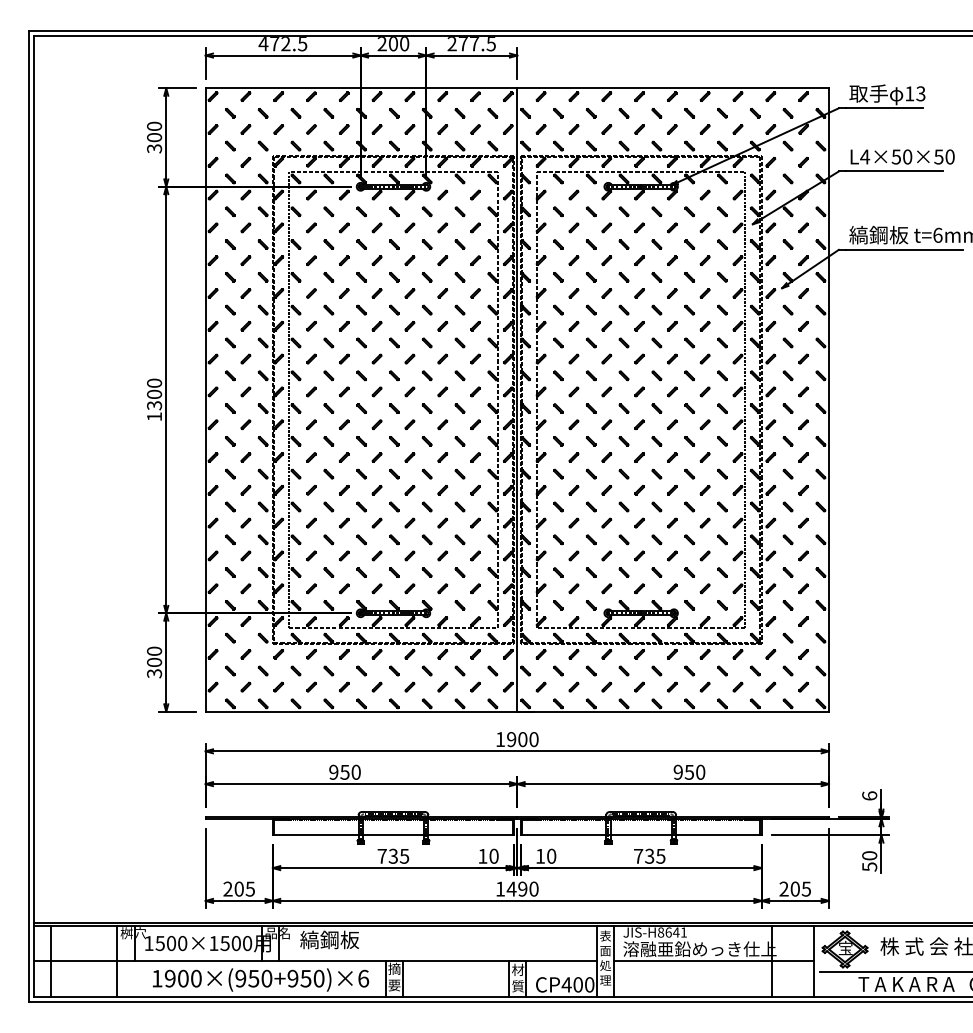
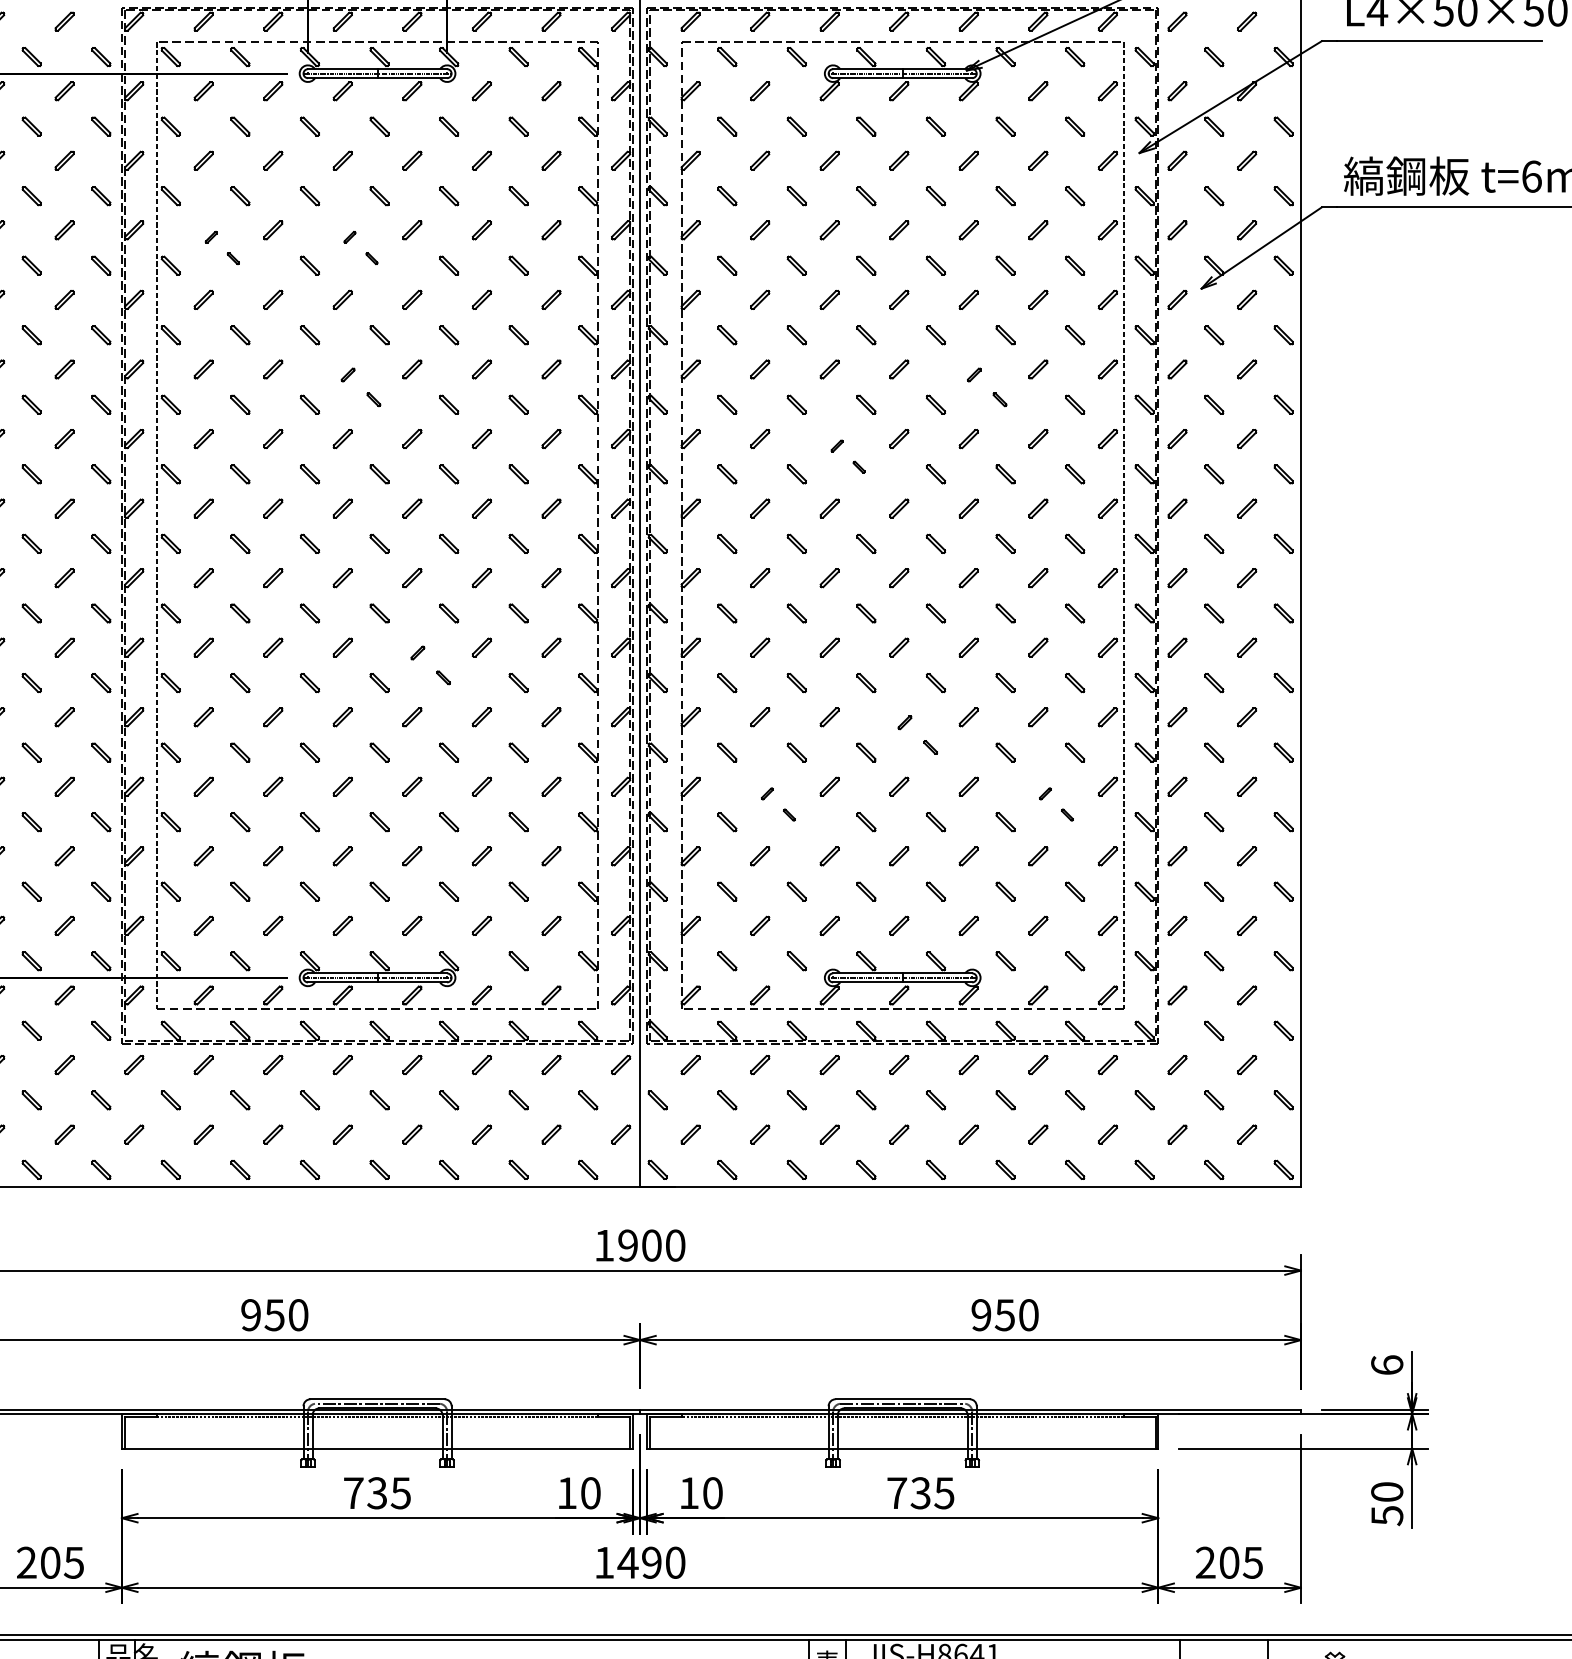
part: (320, 268) -> (222, 246), size x0.6
part: (385, 268) -> (360, 246), size x0.6
part: (385, 334) -> (360, 386), size x0.7
part: (680, 334) -> (986, 386), size x0.7
part: (615, 367) -> (848, 456), size x0.6
part: (418, 465) -> (430, 664), size x0.7
part: (648, 498) -> (918, 734), size x0.7
part: (582, 531) -> (778, 804), size x0.6
part: (713, 531) -> (1056, 804), size x0.6

